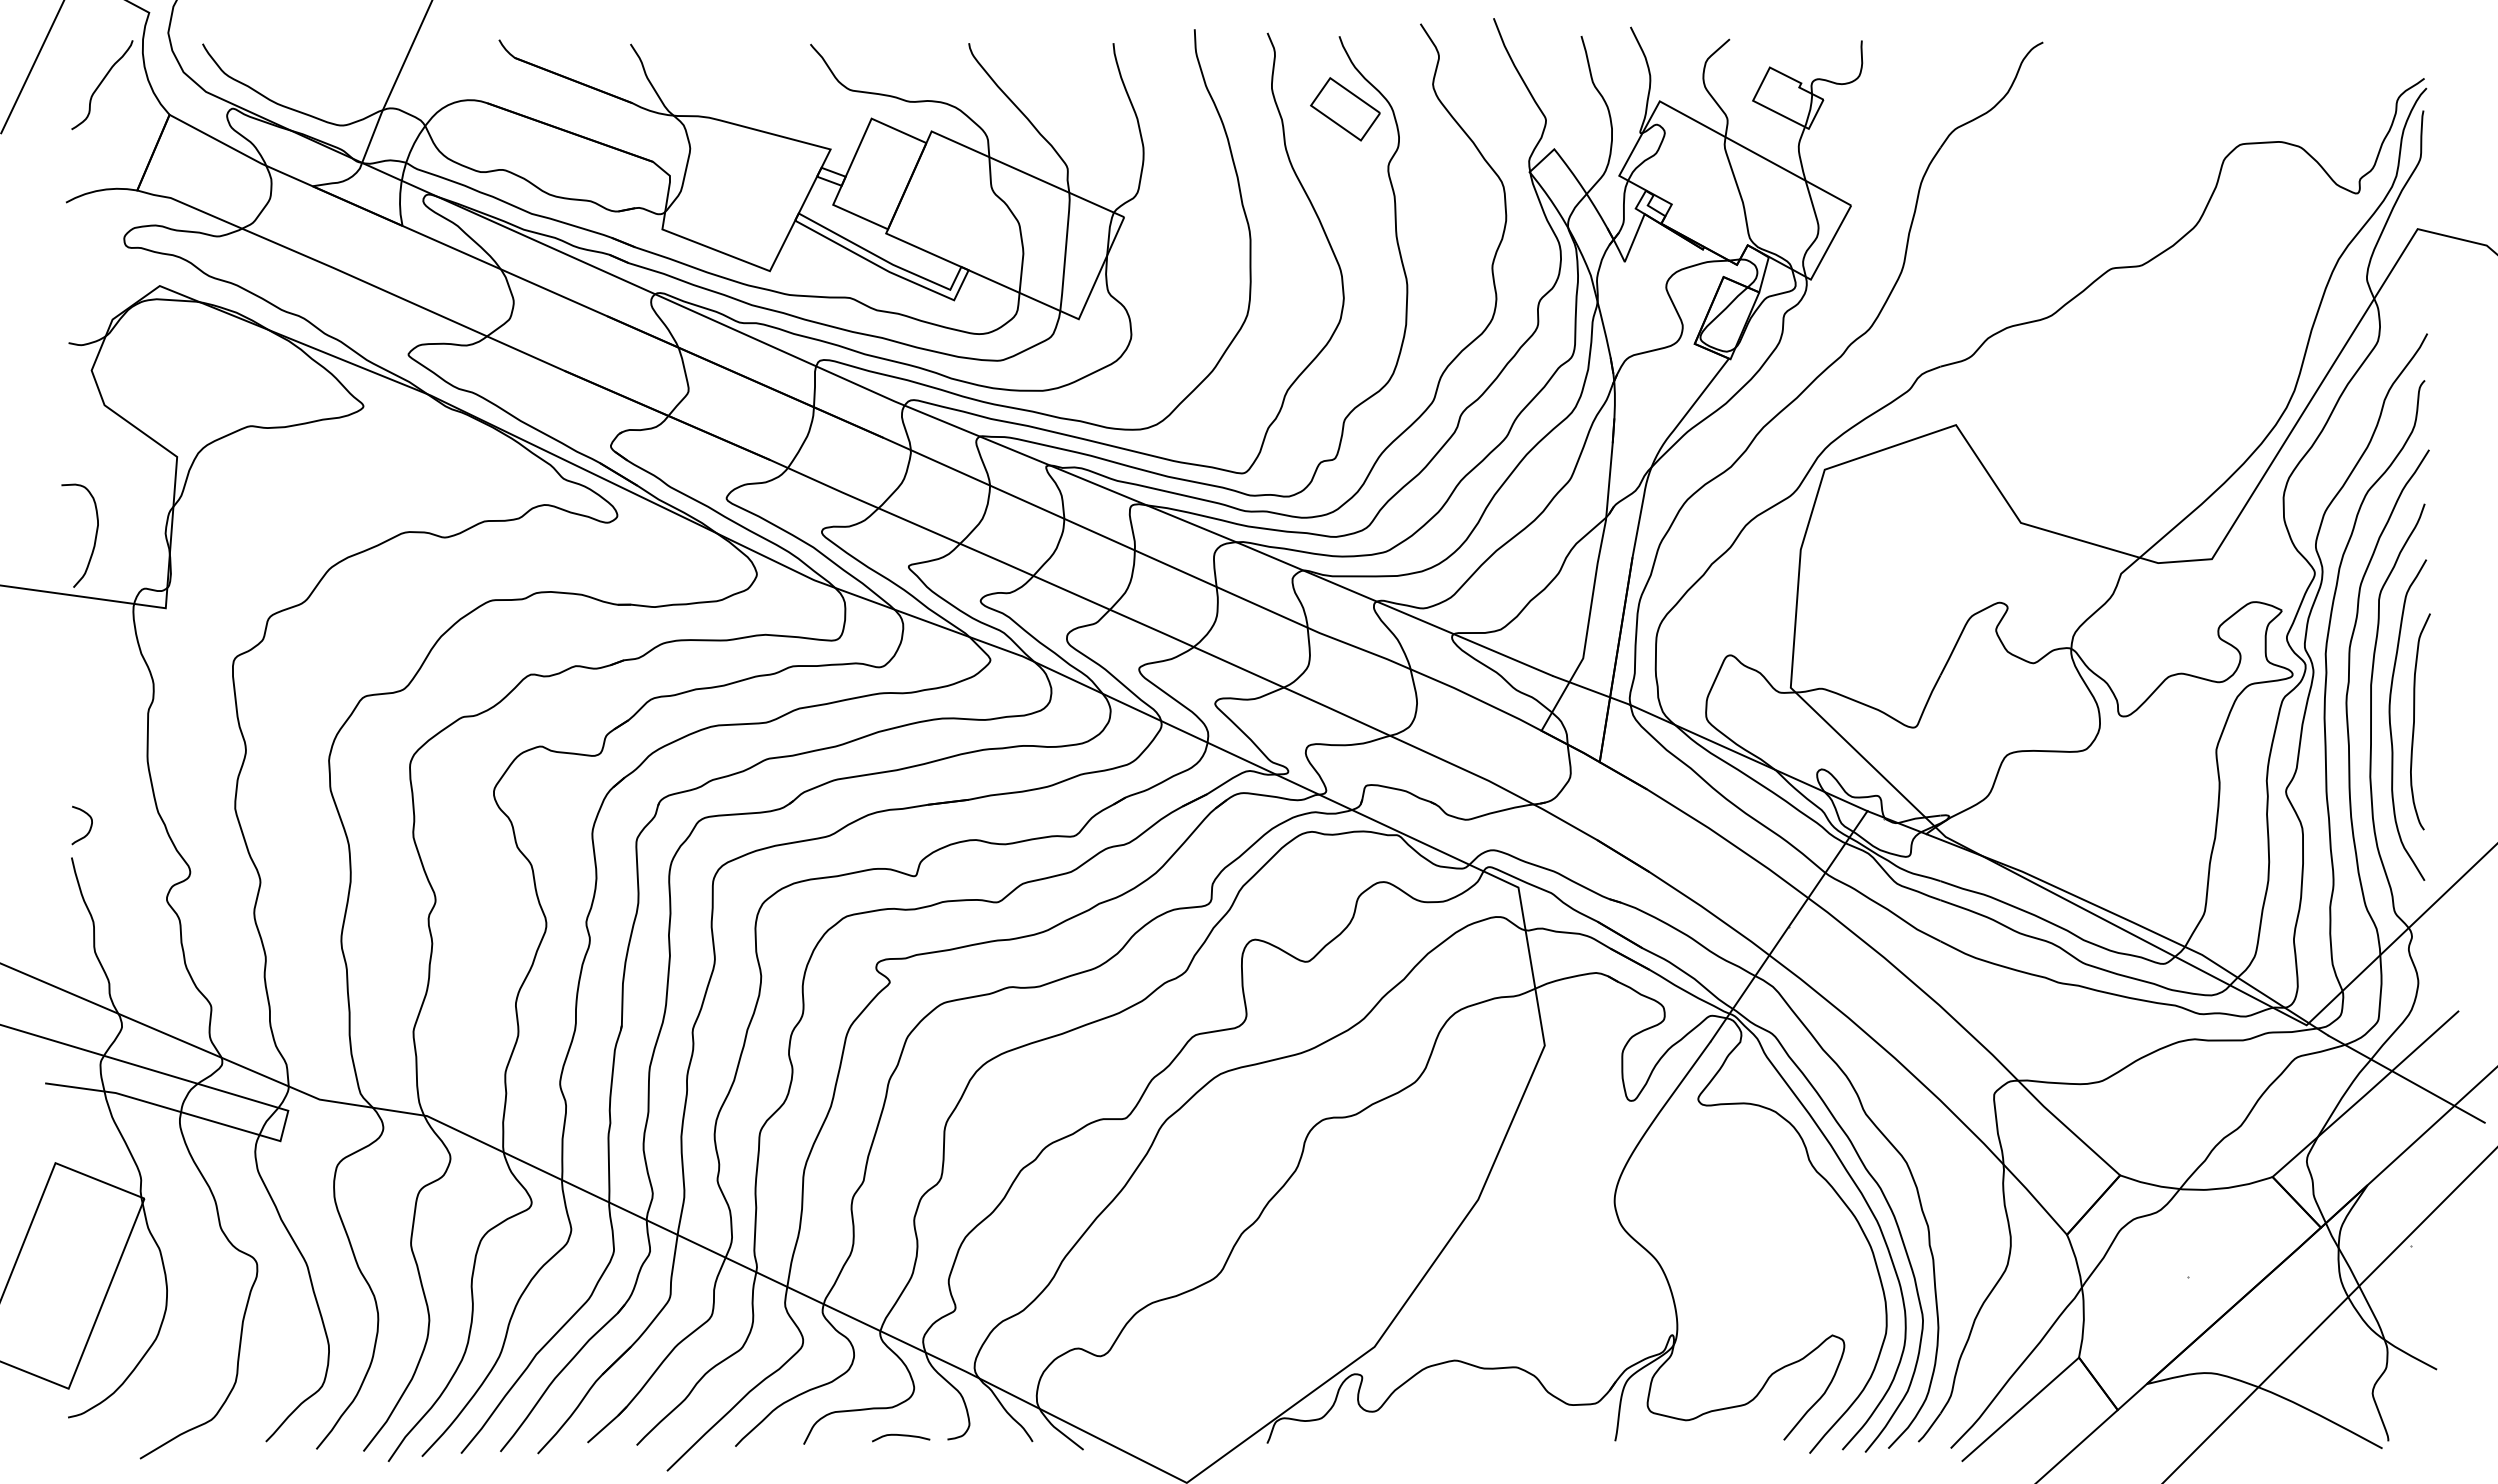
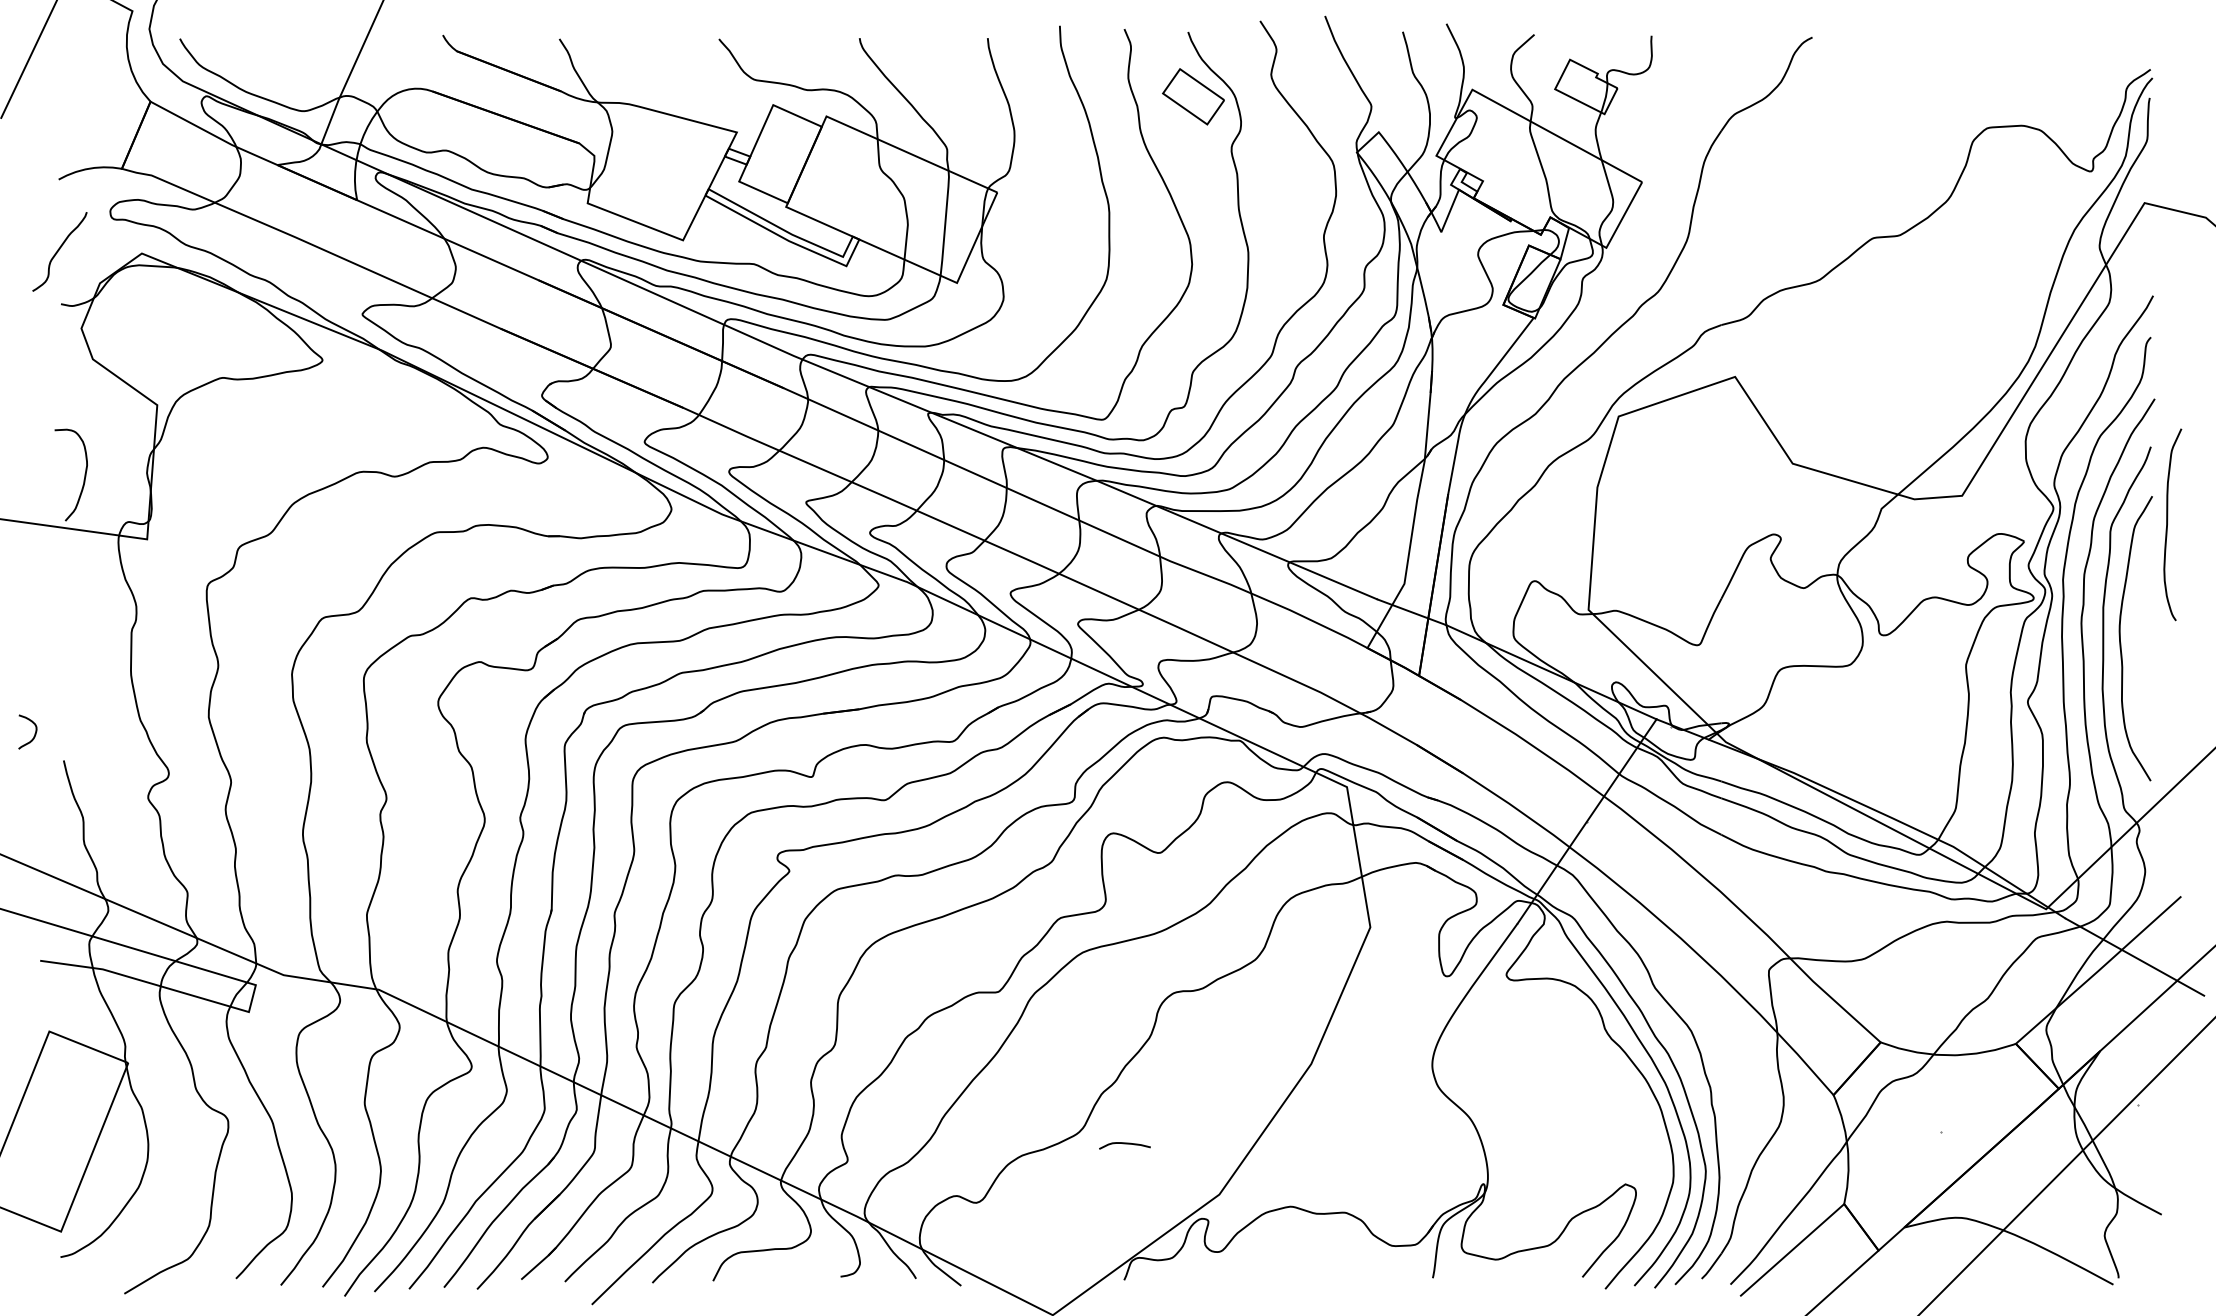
curve: (100, 85) -> (58, 252), moved
curve: (2414, 721) -> (2167, 524), moved
curve: (89, 828) -> (34, 734), moved
curve: (901, 1436) -> (1125, 1144), moved

